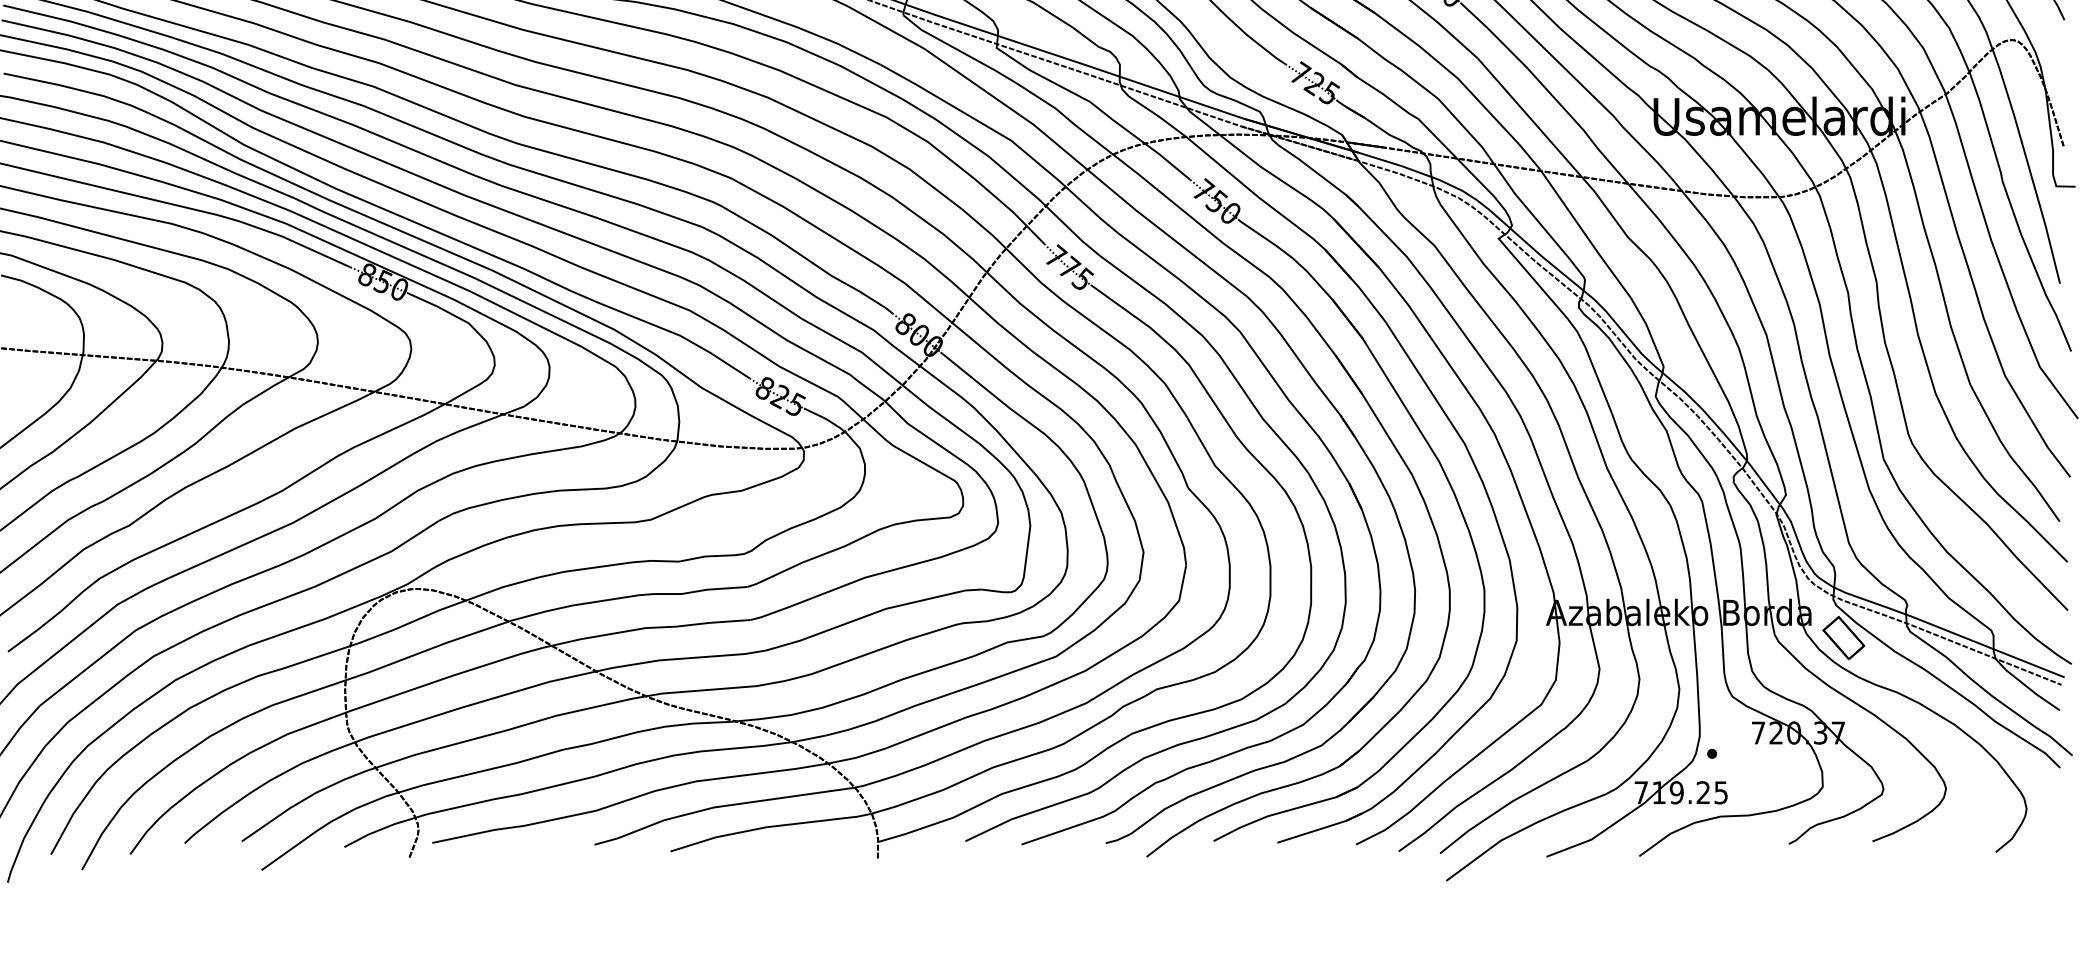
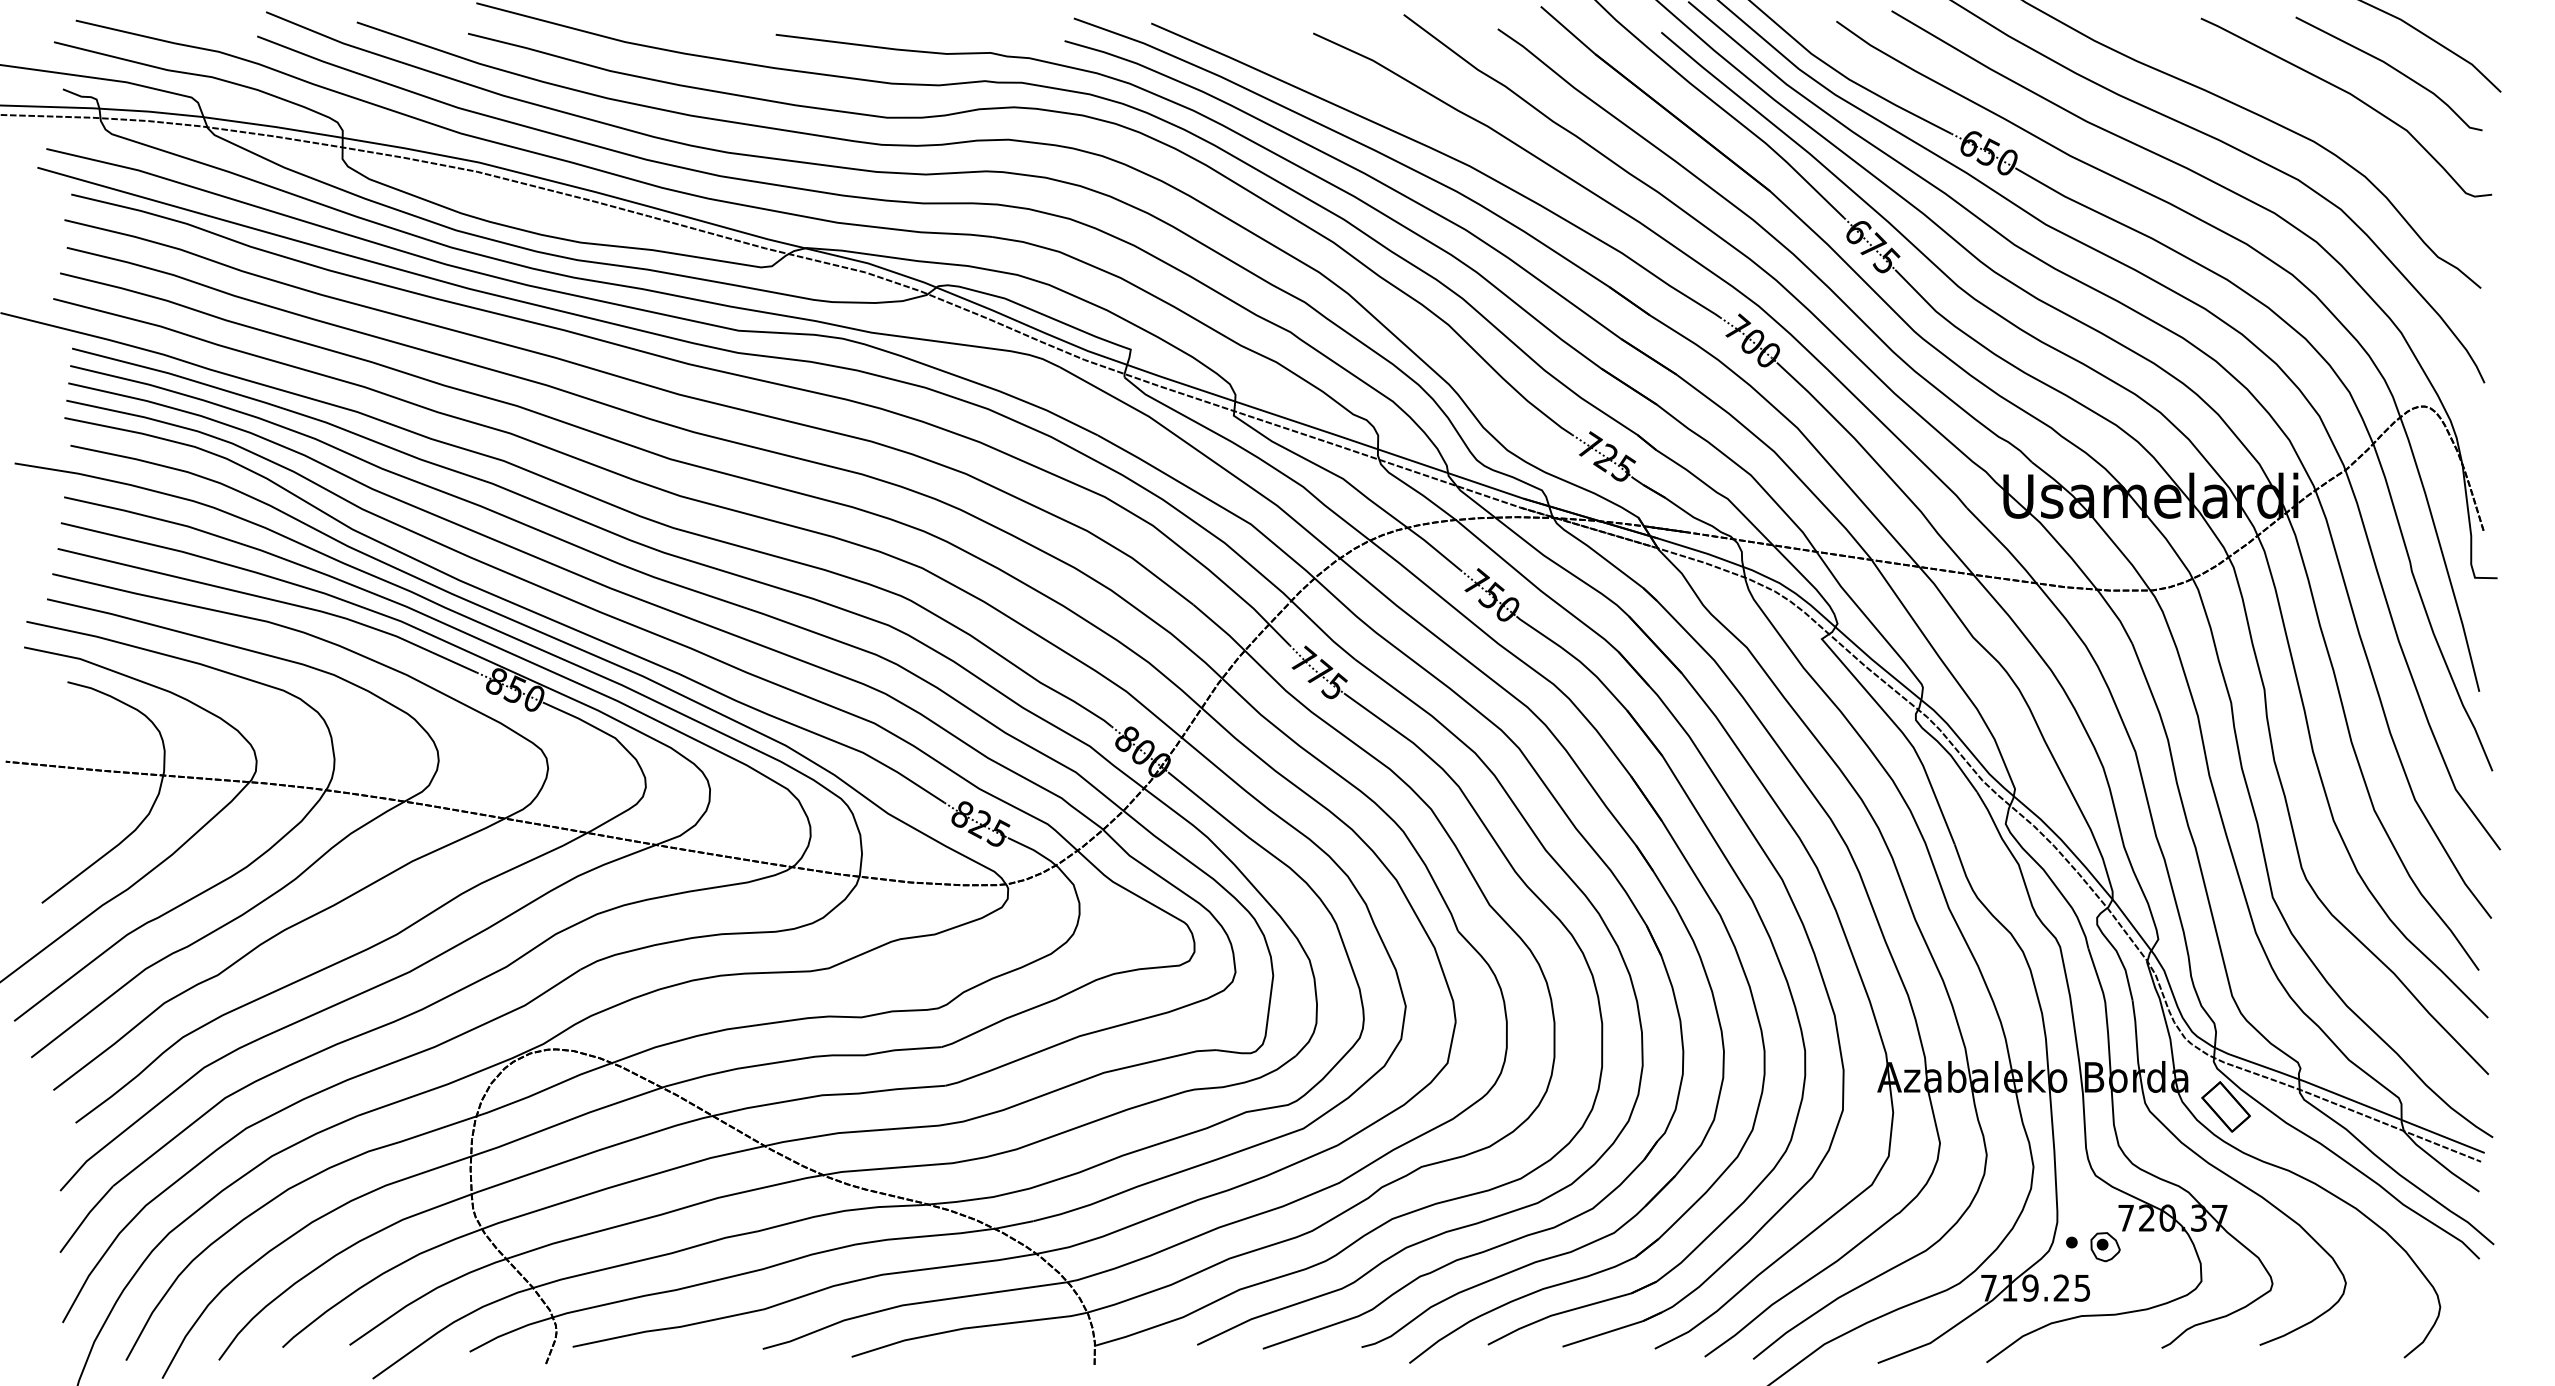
part: (1740, 758) -> (2105, 1247), added

